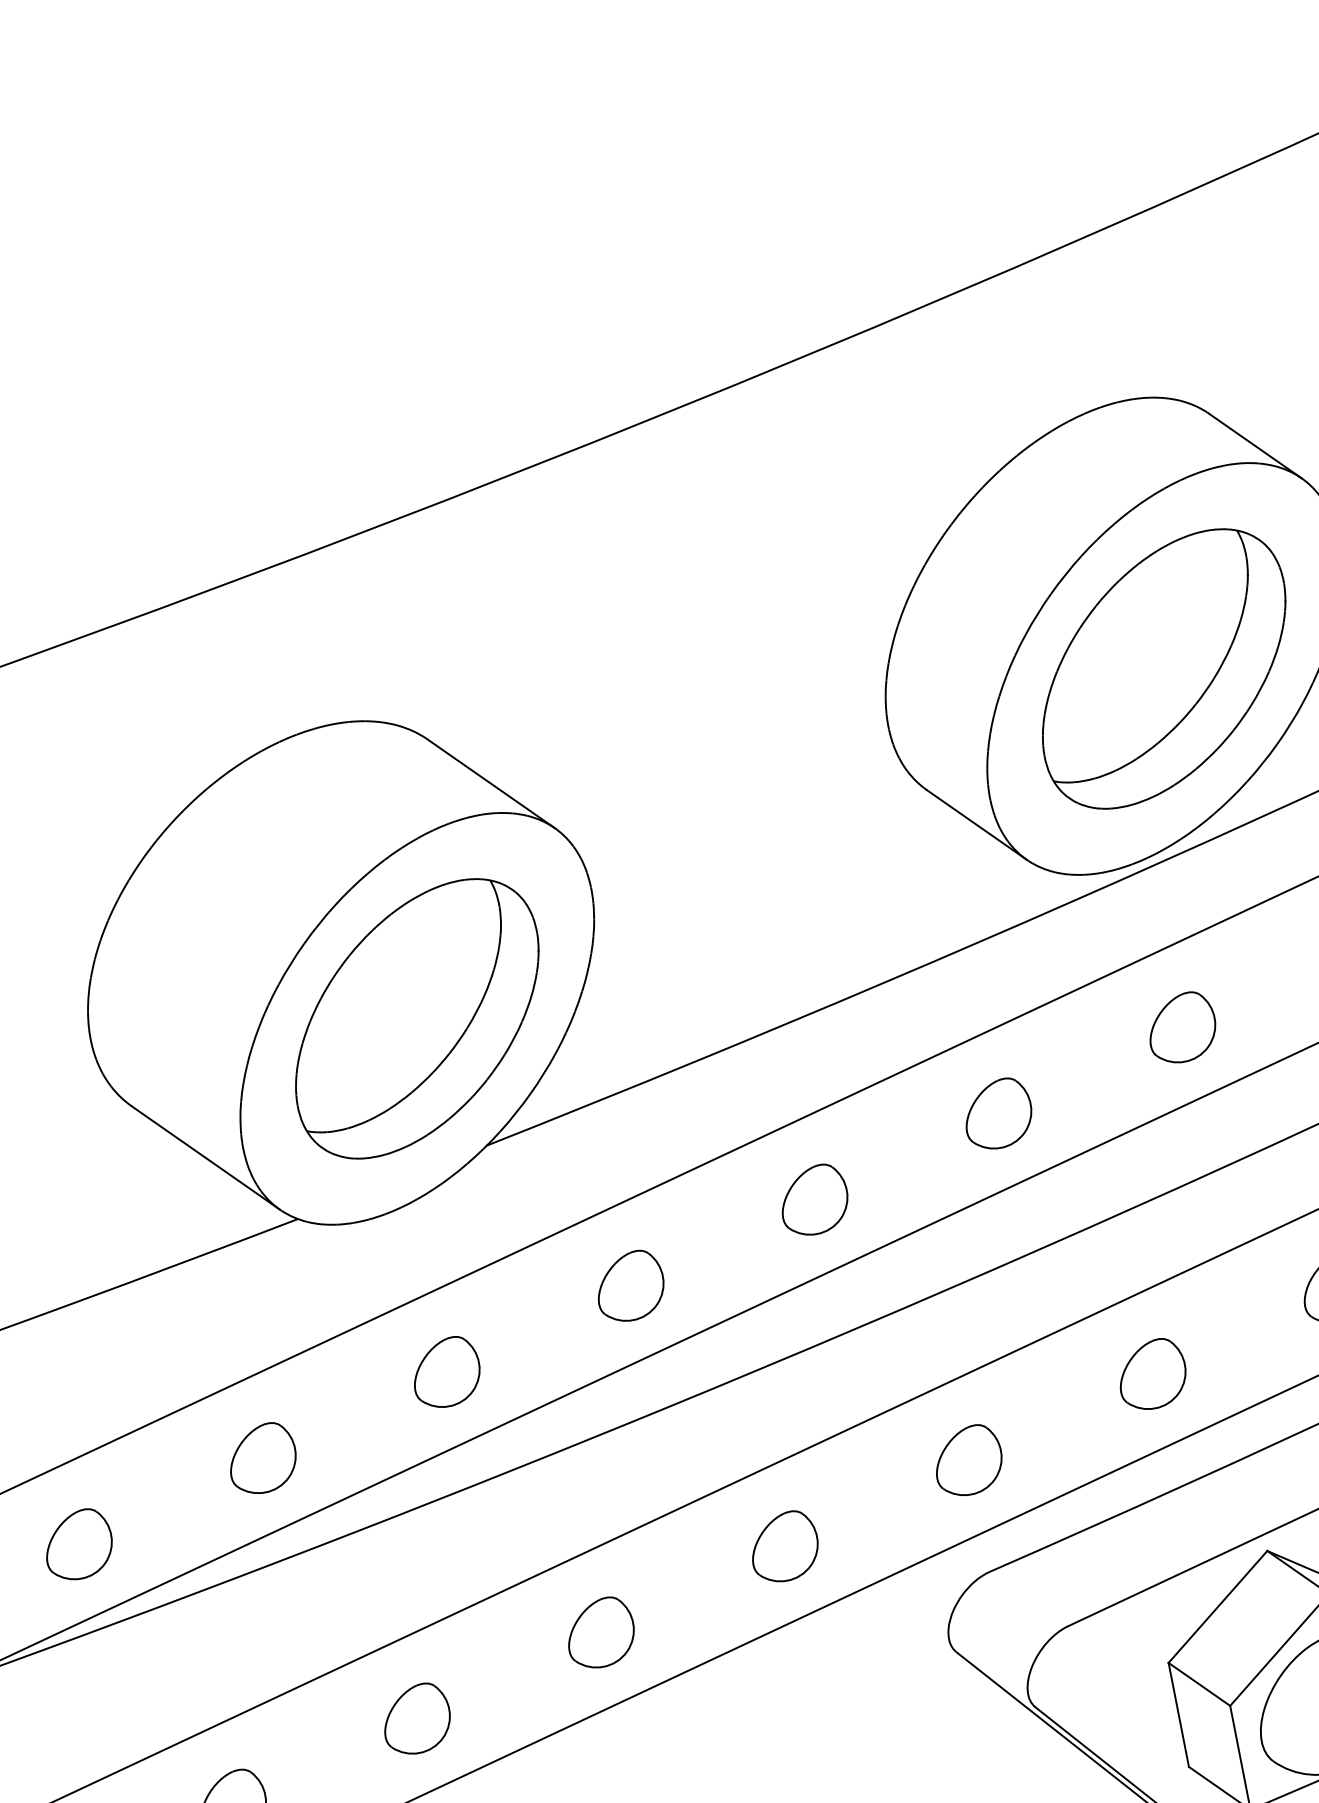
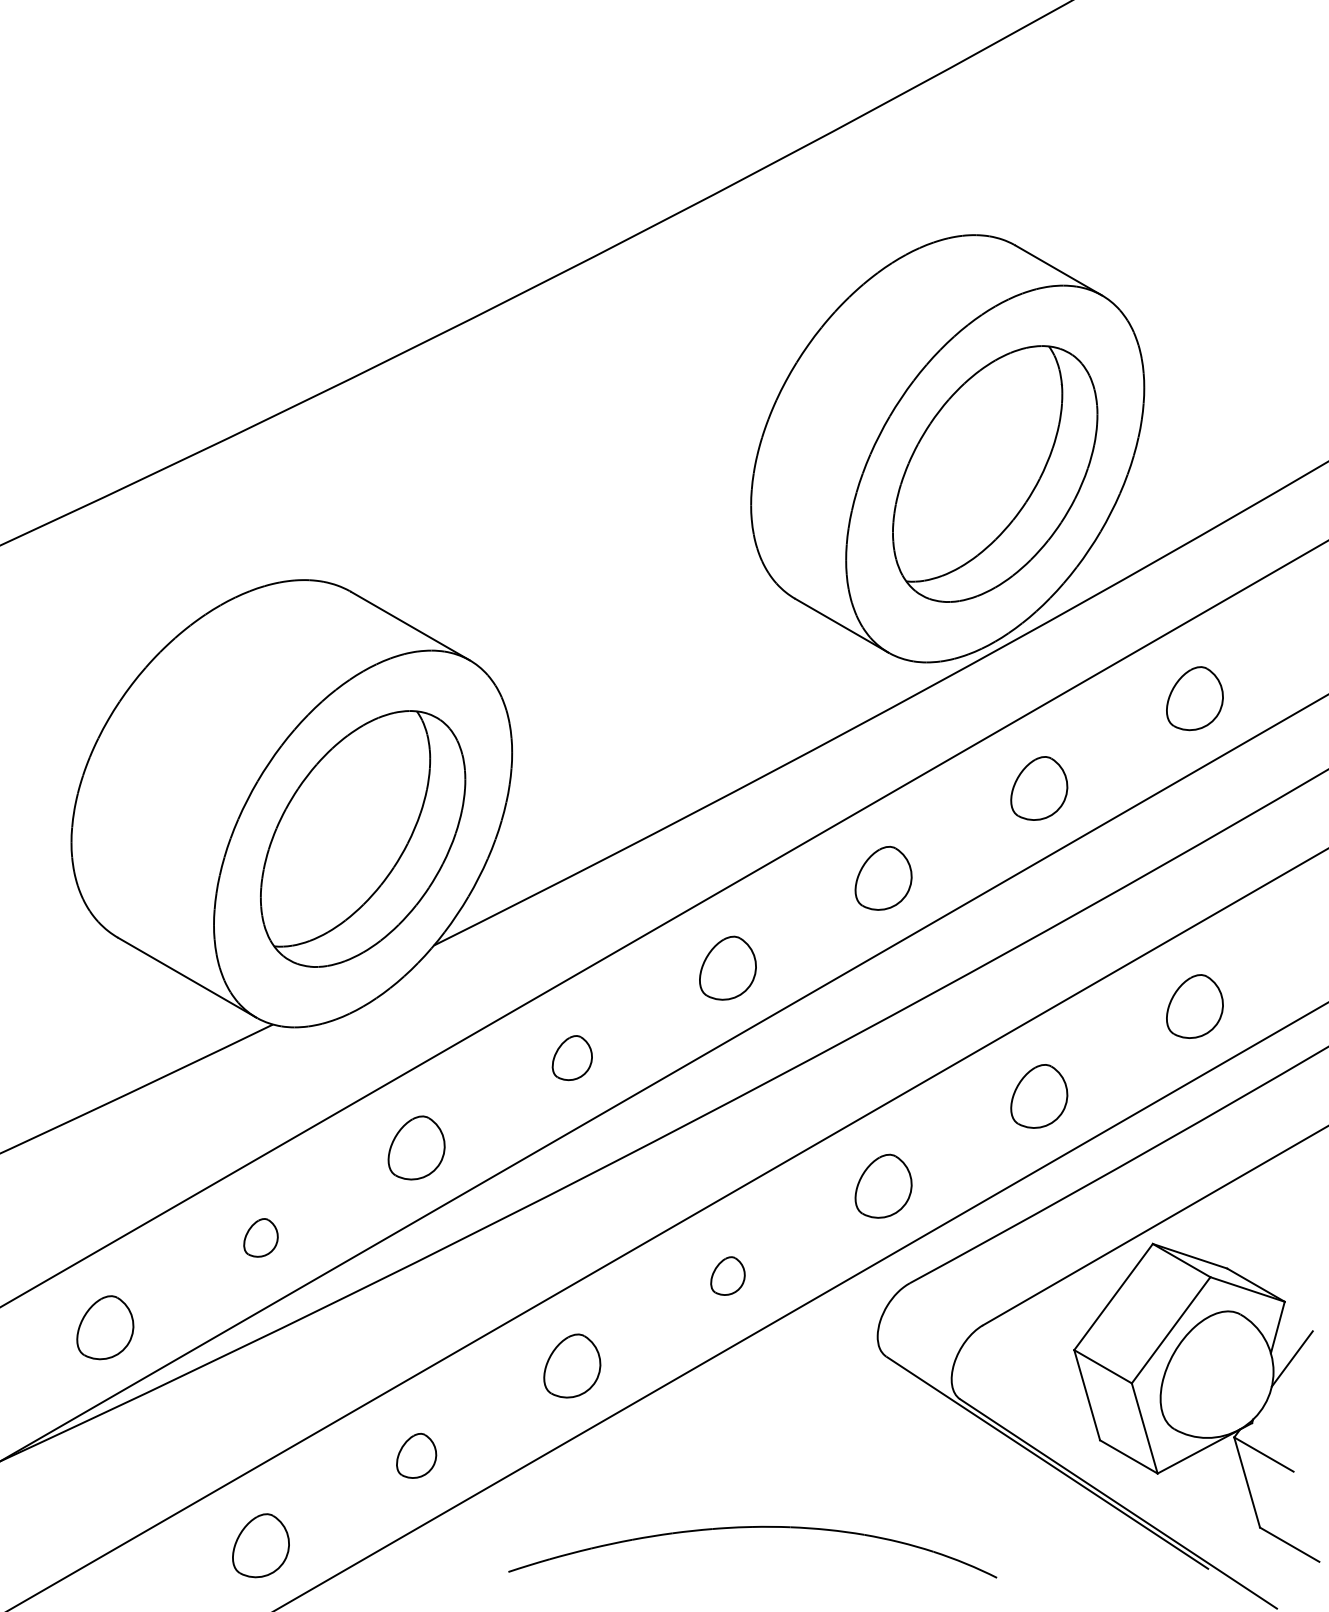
part: (631, 1285) -> (572, 1057), size x0.7
part: (263, 1457) -> (260, 1237), size x0.6
part: (785, 1545) -> (727, 1275), size x0.6
part: (417, 1718) -> (416, 1455), size x0.7

